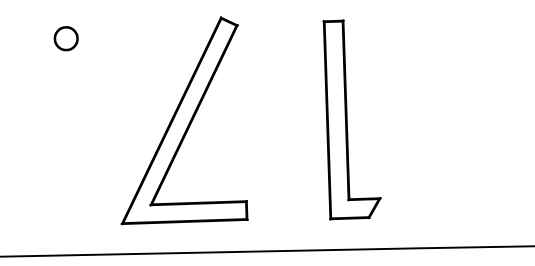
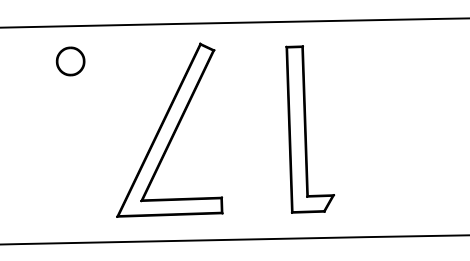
part: (66, 38) -> (70, 61), size x1.43

